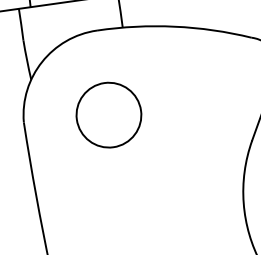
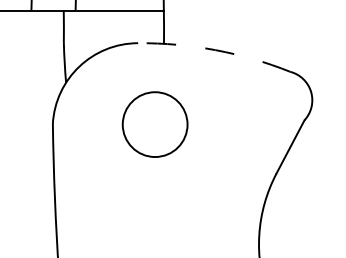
arc: (174, 27) -> (215, 50), solid -> dashed
circle: (108, 115) -> (154, 124), moved

